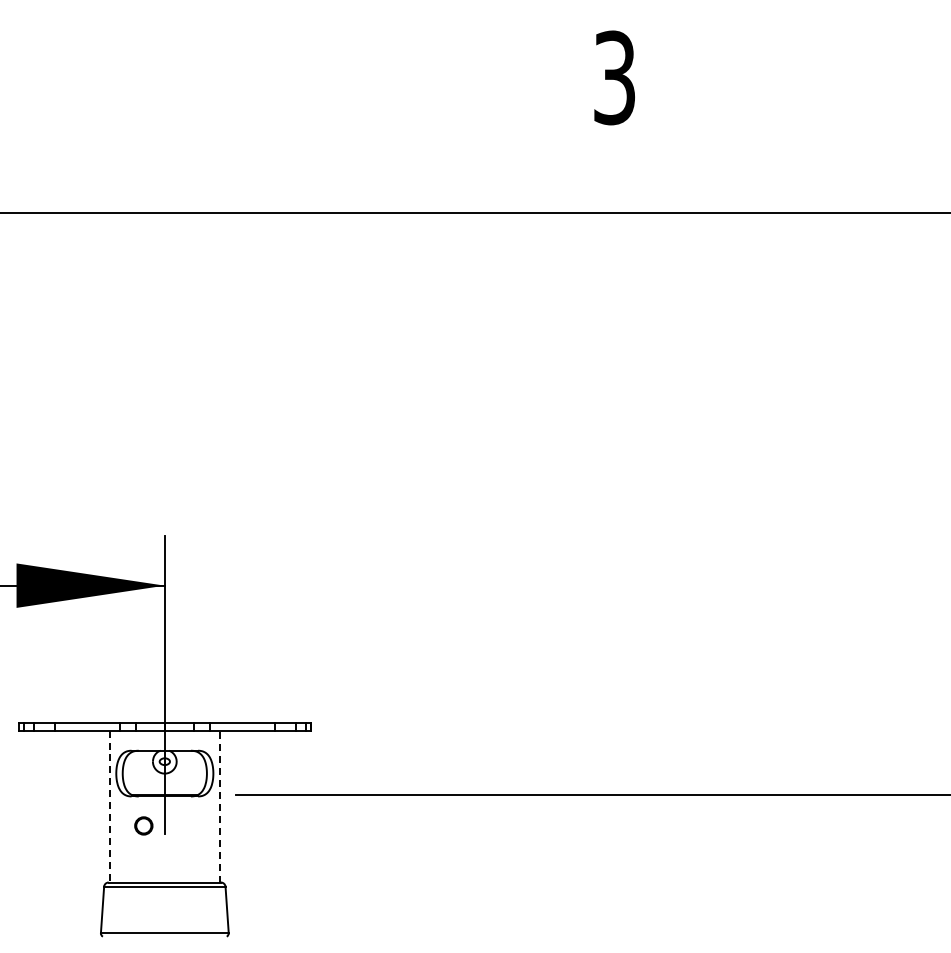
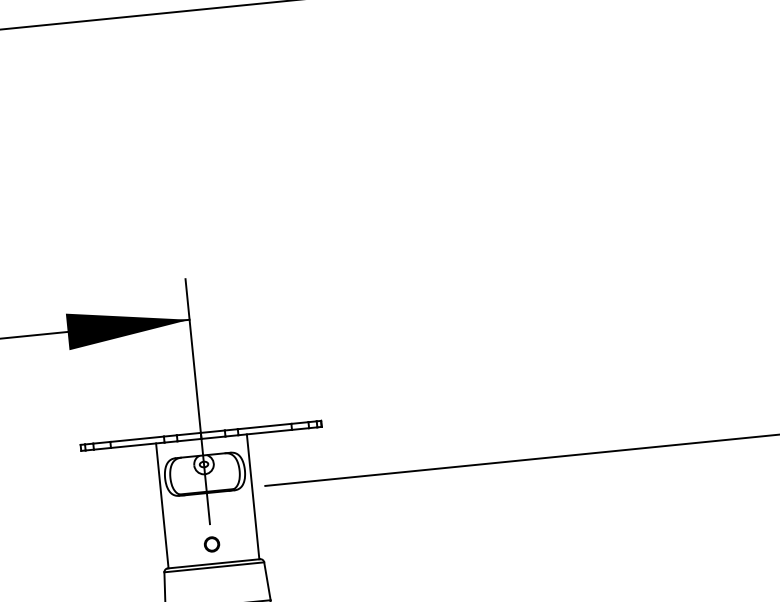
line: (109, 806) -> (162, 505), dashed -> solid
line: (220, 806) -> (253, 496), dashed -> solid
circle: (143, 825) -> (211, 544), moved

